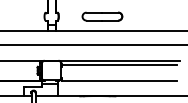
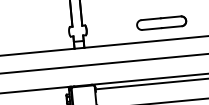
part: (102, 16) -> (161, 22), moved

